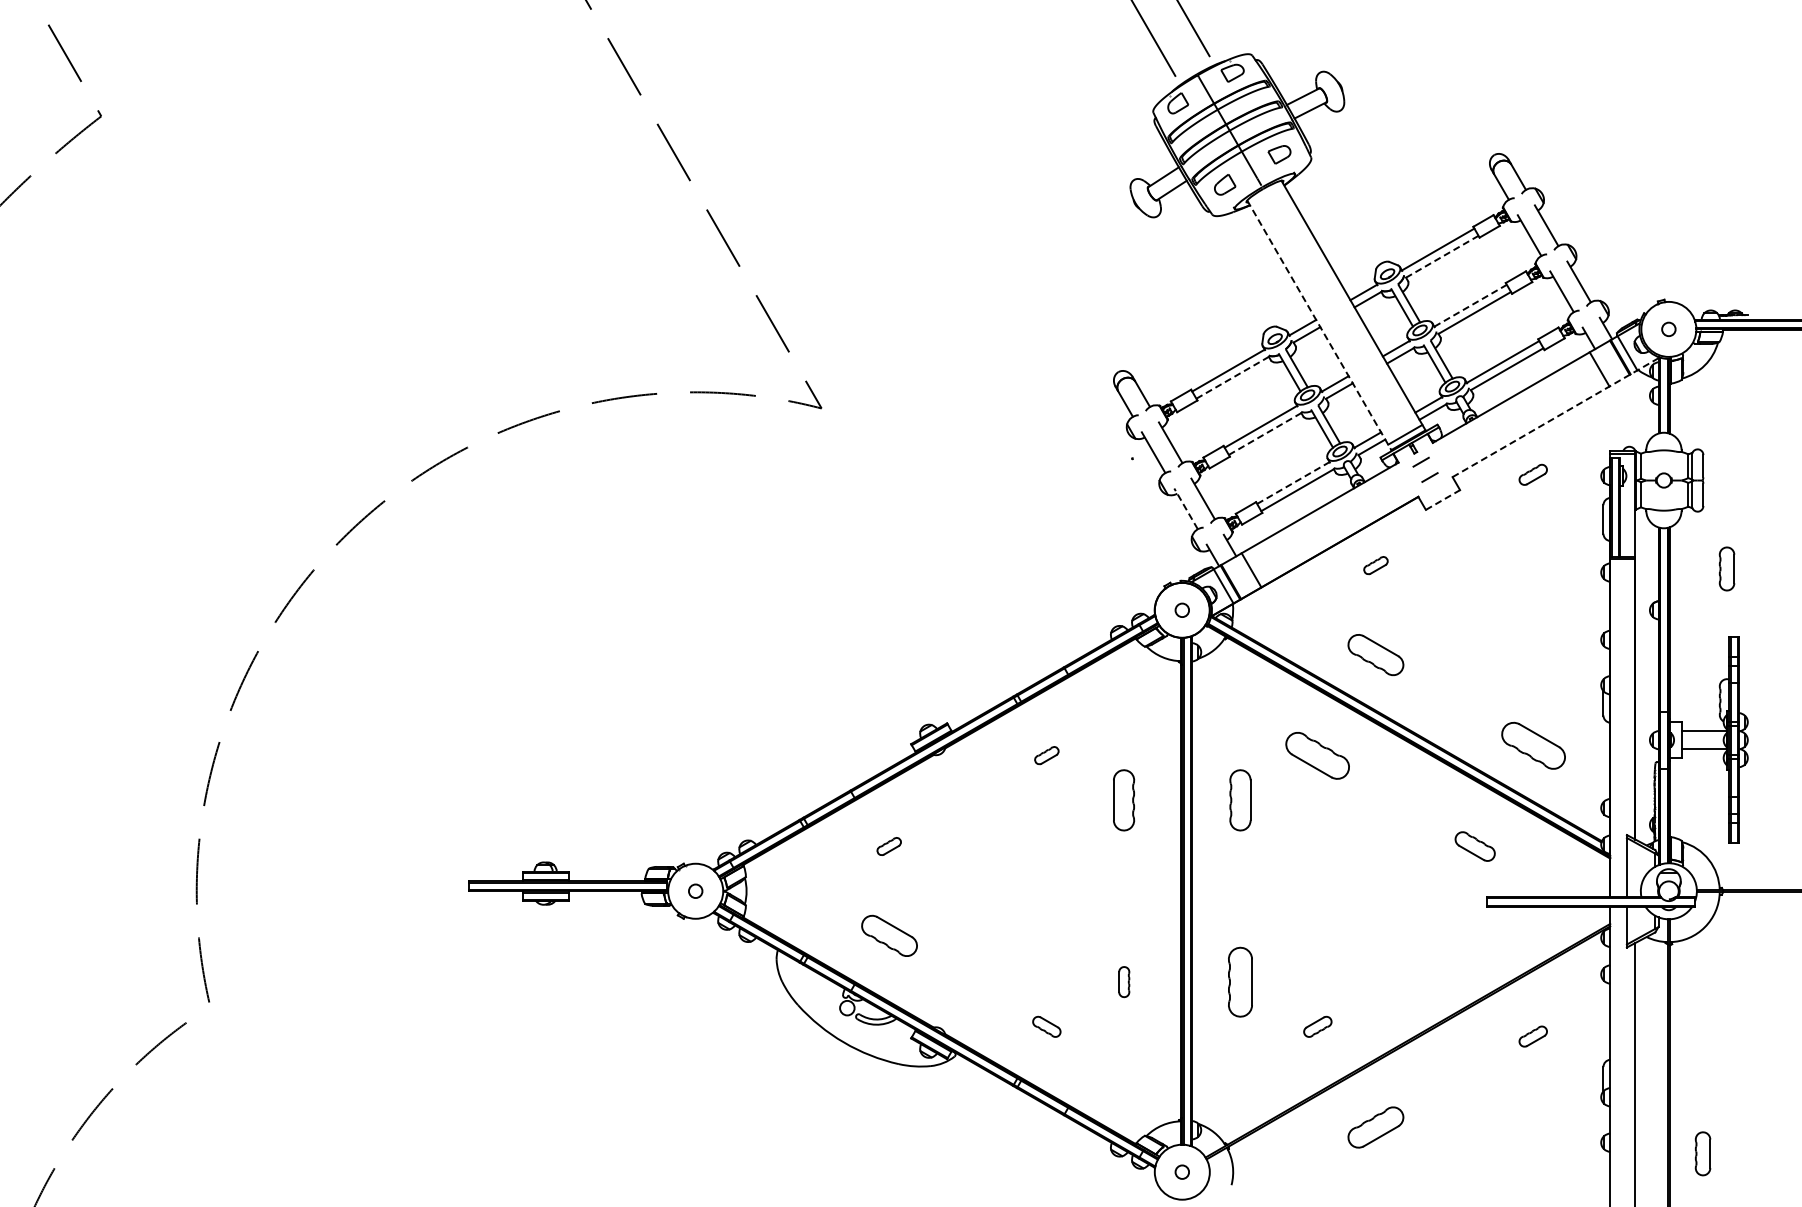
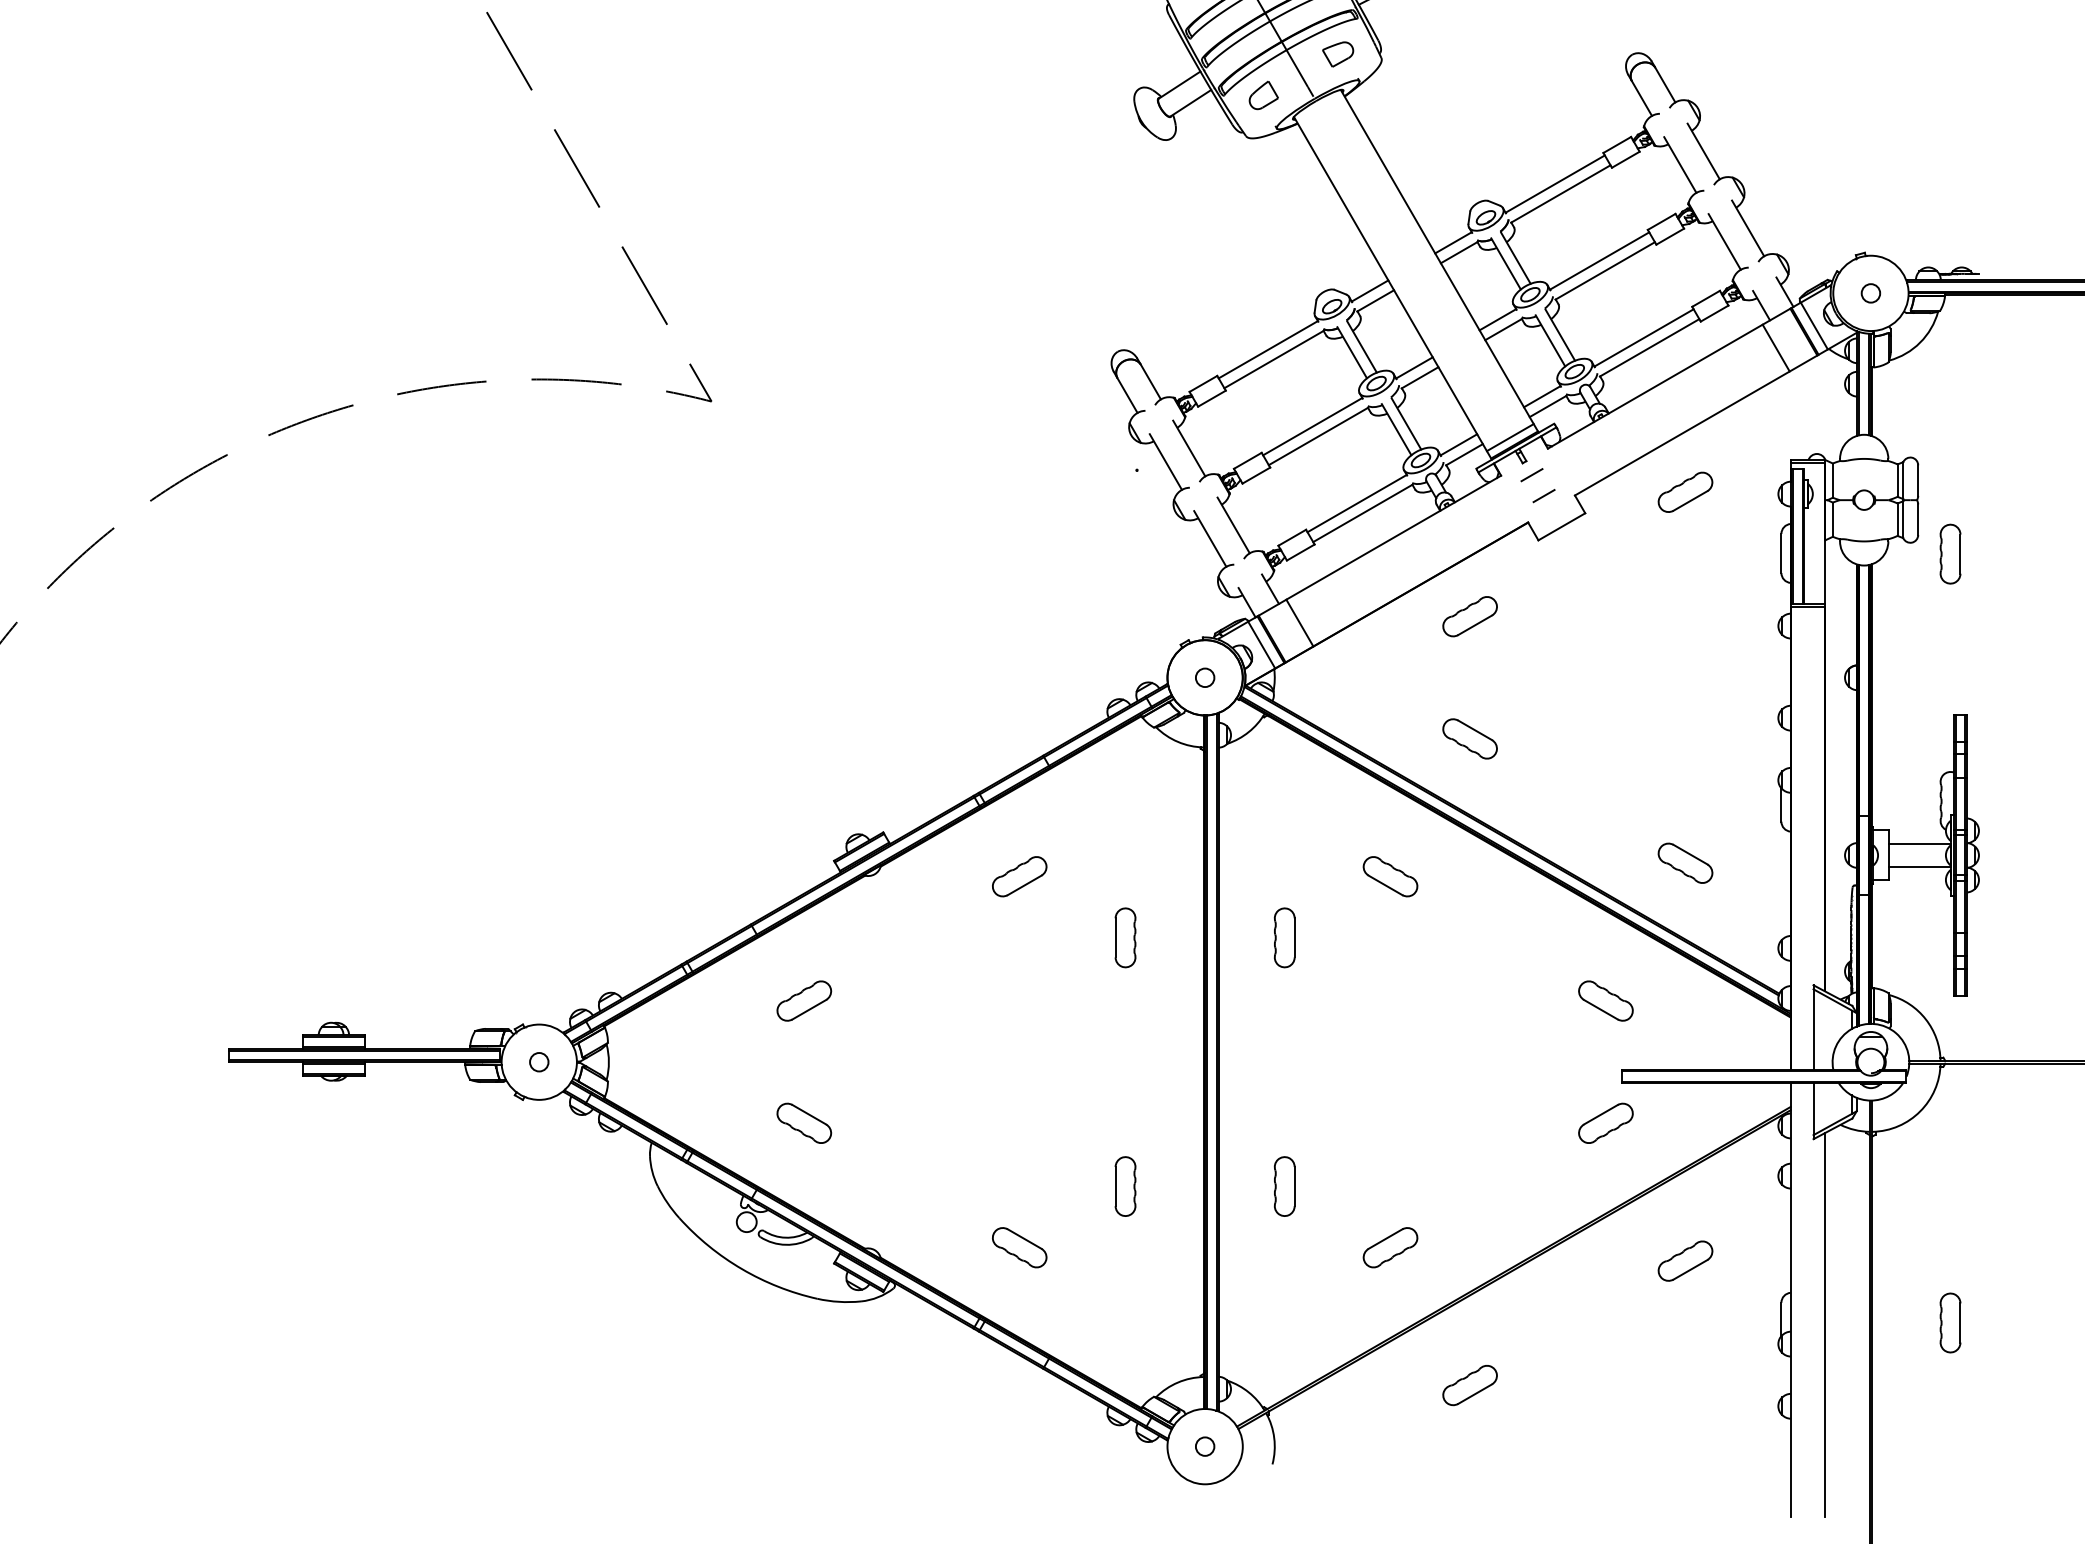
line: (1442, 256) -> (1561, 193), dashed -> solid
line: (1470, 305) -> (1599, 260), dashed -> solid
line: (1319, 325) -> (1392, 288), dashed -> solid
line: (1232, 377) -> (1273, 359), dashed -> solid
line: (1556, 417) -> (1717, 413), dashed -> solid
line: (1265, 433) -> (1318, 435), dashed -> solid
part: (1532, 474) -> (1684, 491), size x1.43
line: (1293, 483) -> (1357, 504), dashed -> solid
line: (1442, 500) -> (1561, 527), dashed -> solid
line: (1185, 508) -> (1209, 538), dashed -> solid
part: (1375, 565) -> (1469, 616), size x1.67
part: (1726, 568) -> (1949, 553), moved
part: (1375, 654) -> (1469, 738), size x0.71
part: (1532, 745) -> (1684, 862), size x0.62
part: (1046, 755) -> (1019, 876), size x1.67
part: (1317, 755) -> (1390, 876), size x0.62
part: (1124, 800) -> (1126, 938), size x0.71
part: (1240, 800) -> (1284, 938), size x0.71
part: (888, 846) -> (803, 1000), size x1.67
part: (888, 935) -> (803, 1122), size x0.71
part: (1474, 935) -> (1604, 1122), added
part: (1124, 981) -> (1126, 1185), size x1.43
part: (1240, 981) -> (1284, 1185), size x0.62
part: (1046, 1026) -> (1019, 1247), size x1.43
part: (1317, 1026) -> (1390, 1247), size x1.43
part: (1532, 1036) -> (1684, 1260), size x1.43
part: (1375, 1127) -> (1469, 1385), size x0.71
part: (1702, 1153) -> (1949, 1322), moved

